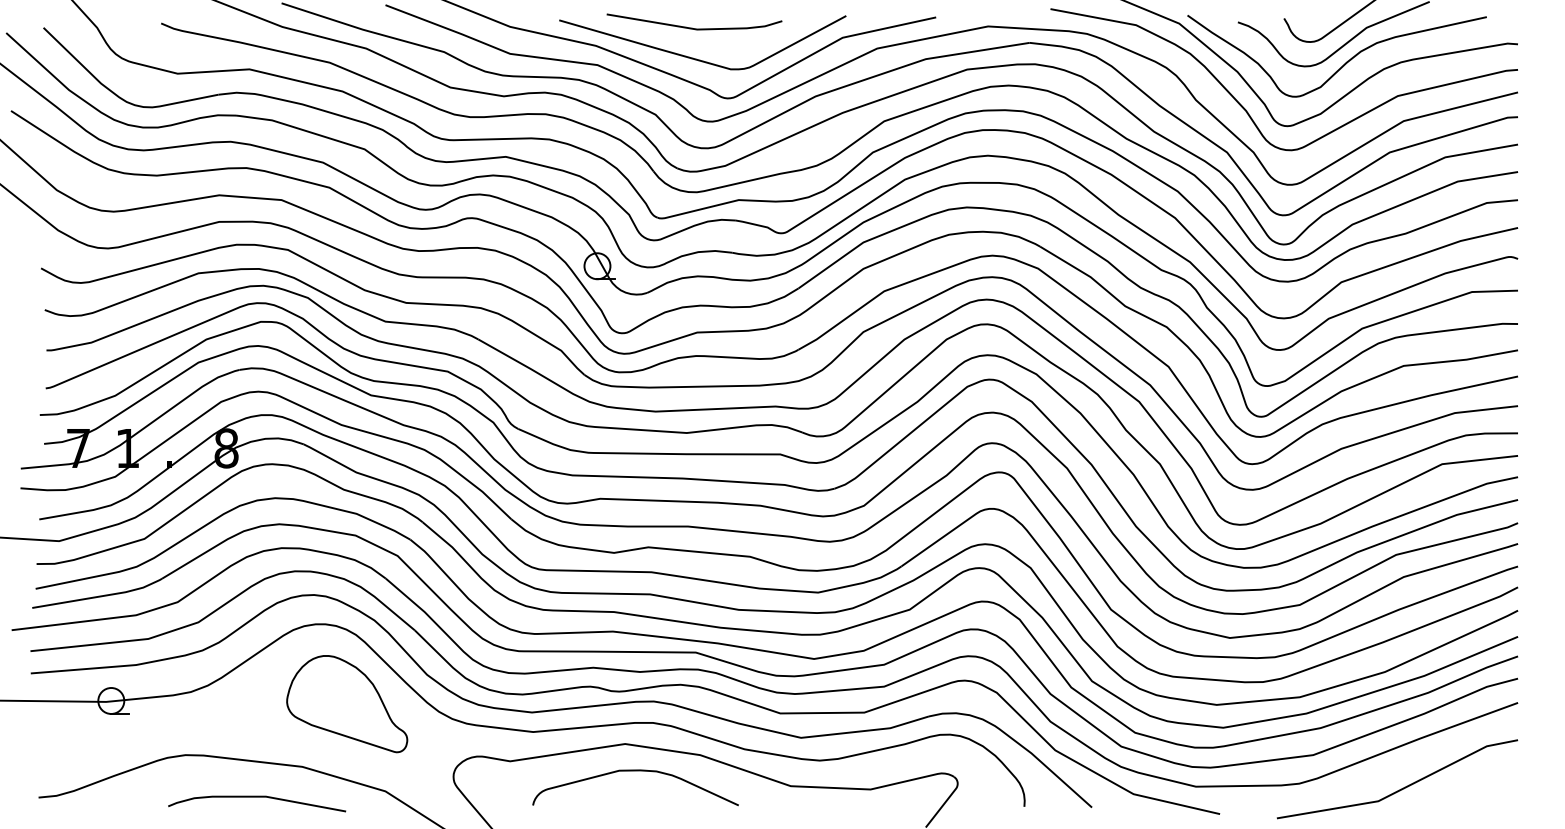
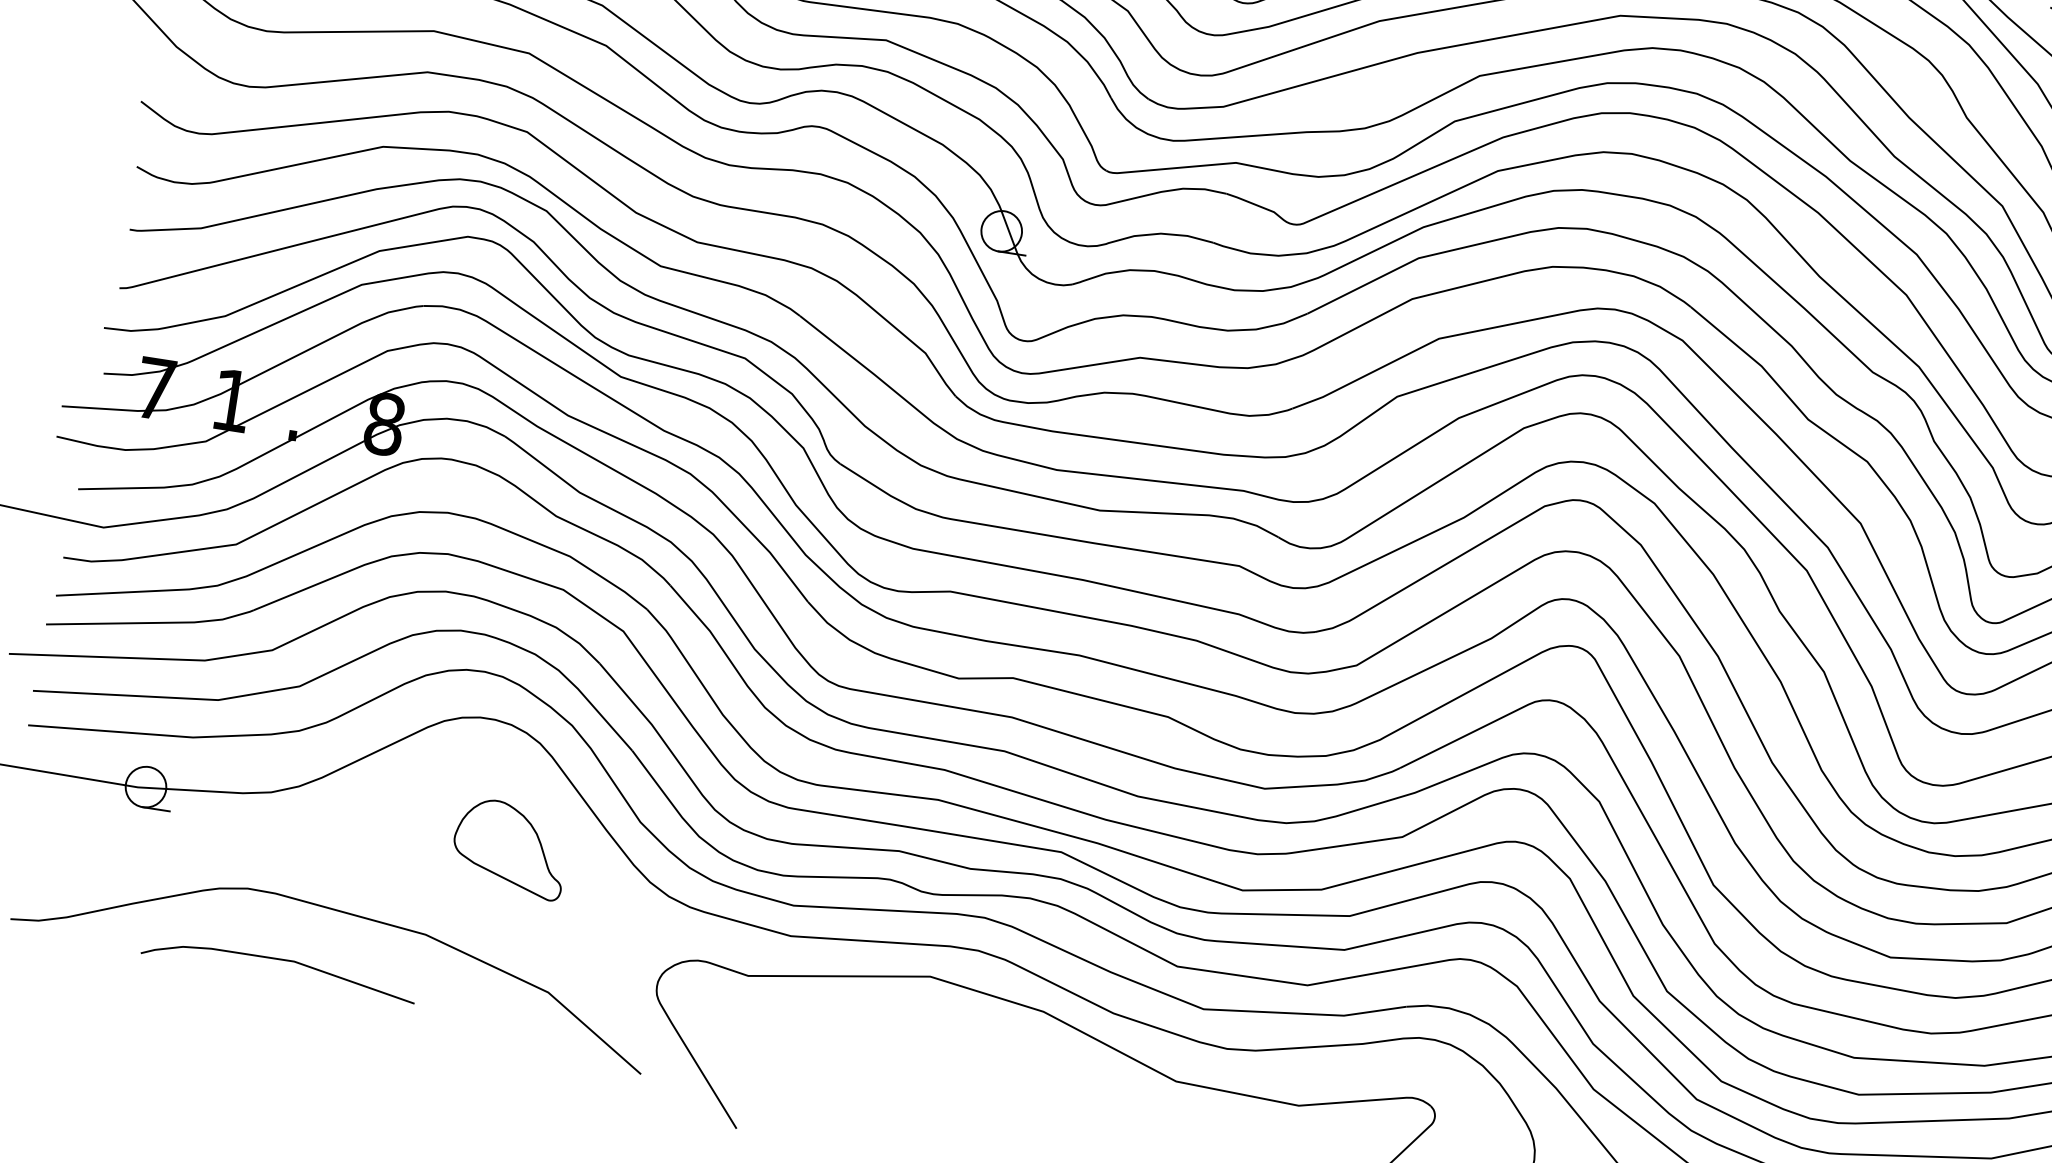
part: (347, 704) -> (510, 849), size x0.6
curve: (635, 771) -> (939, 1021), removed
curve: (257, 797) -> (280, 960), moved

